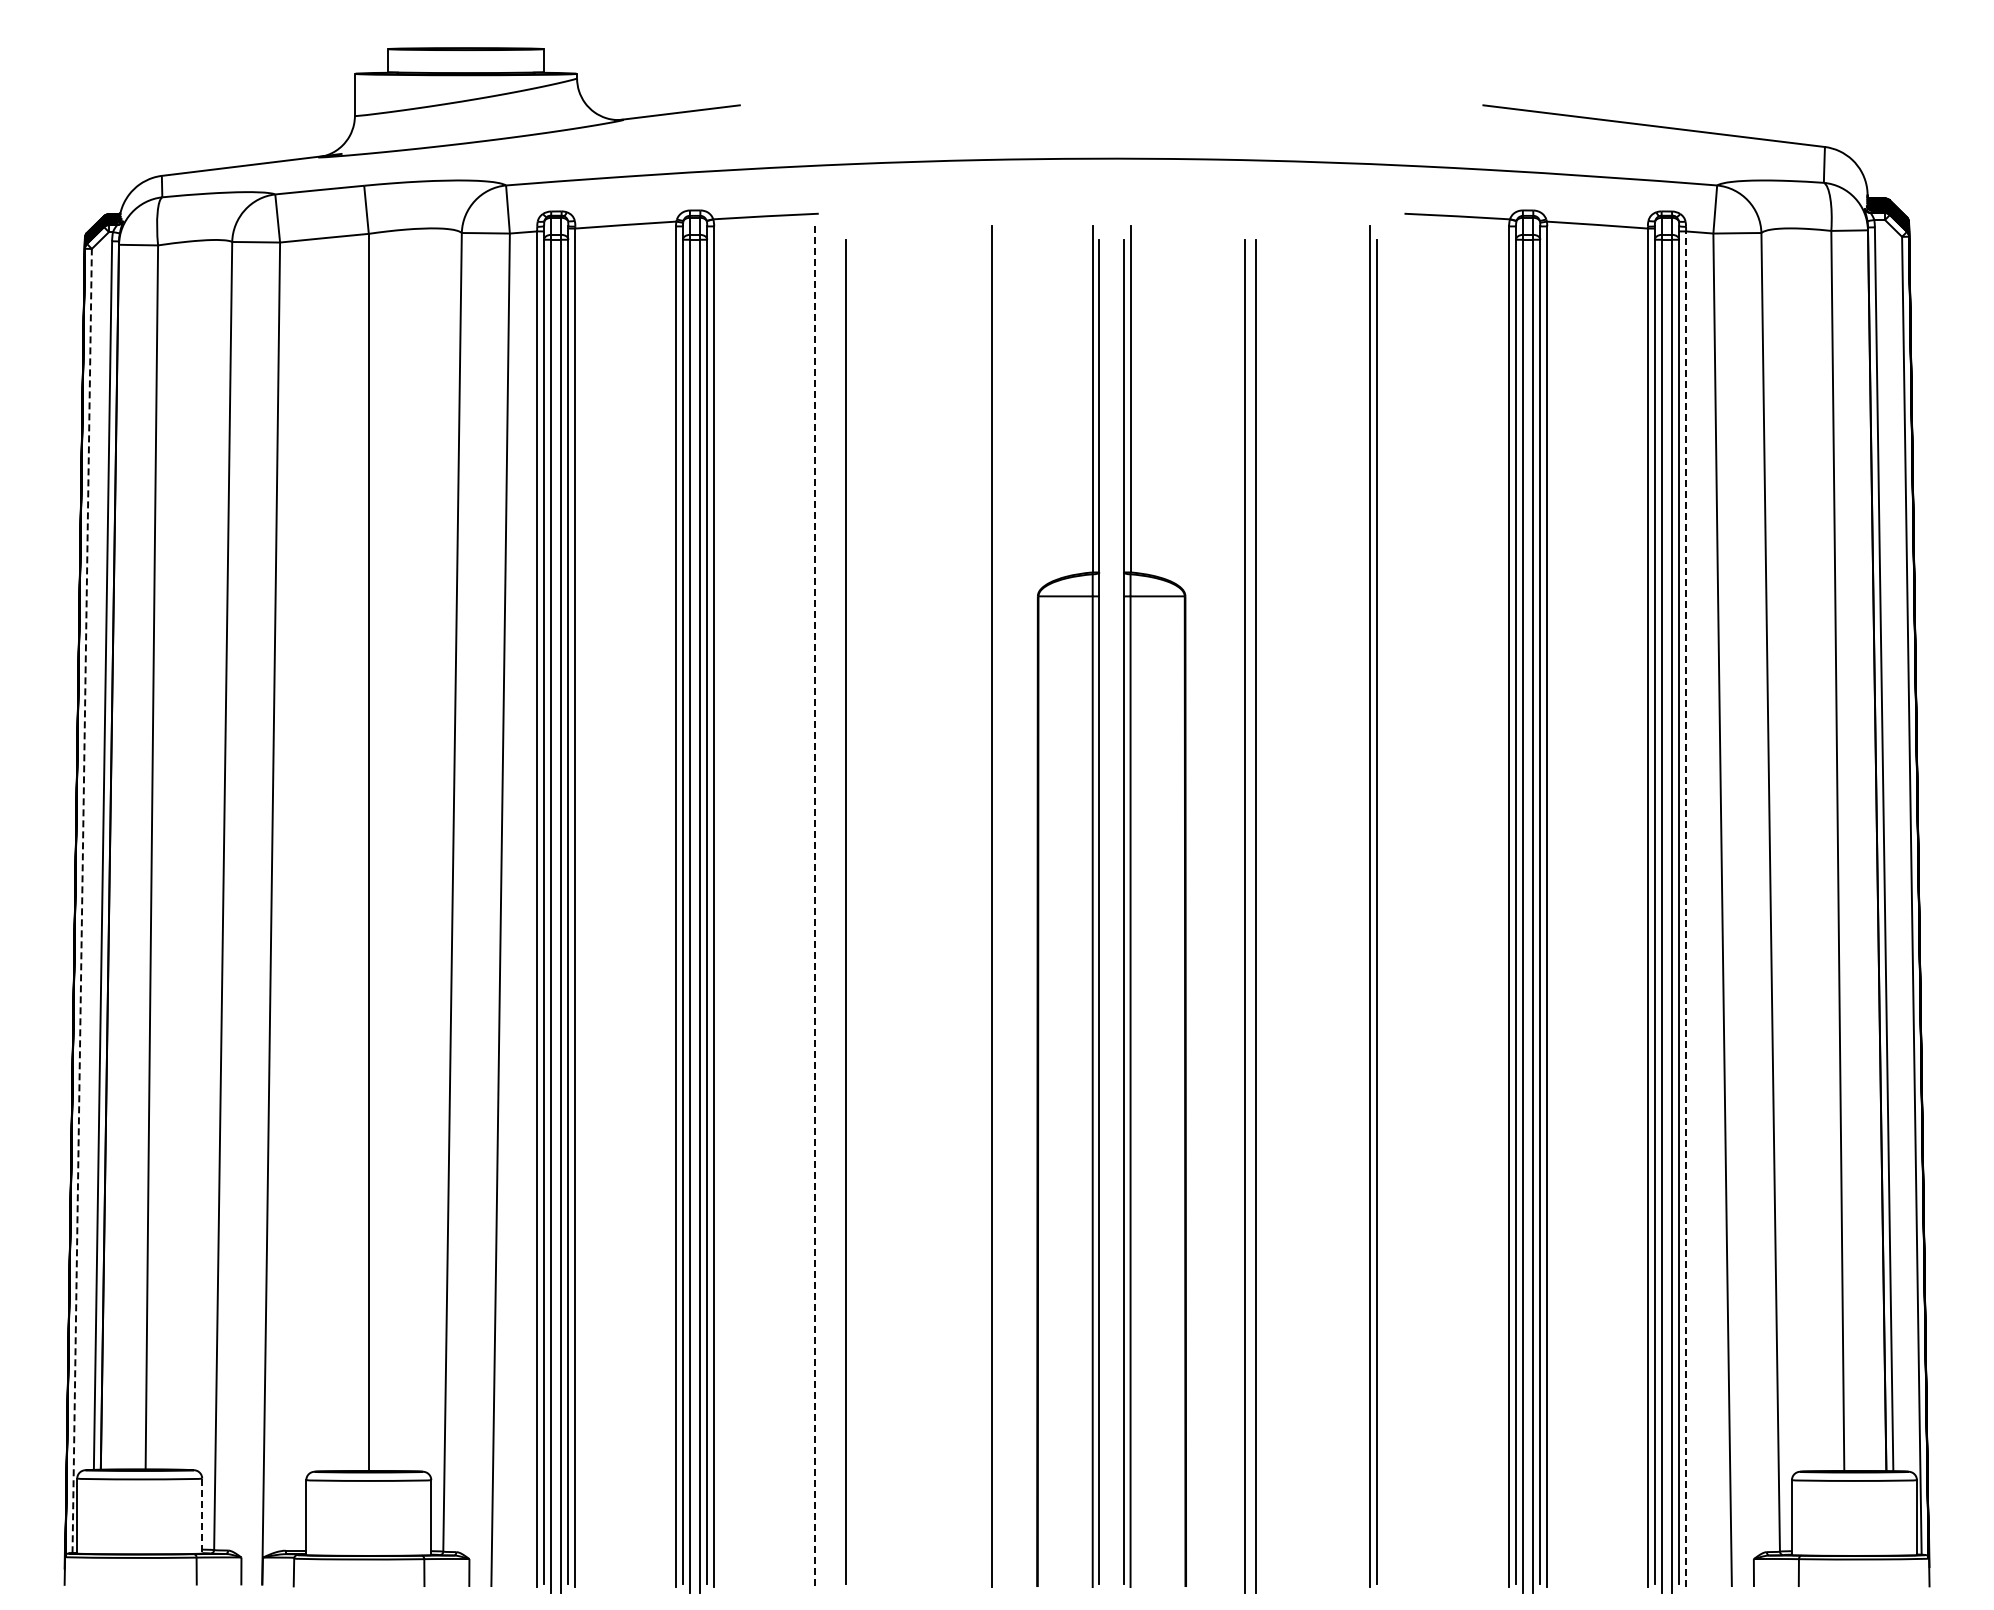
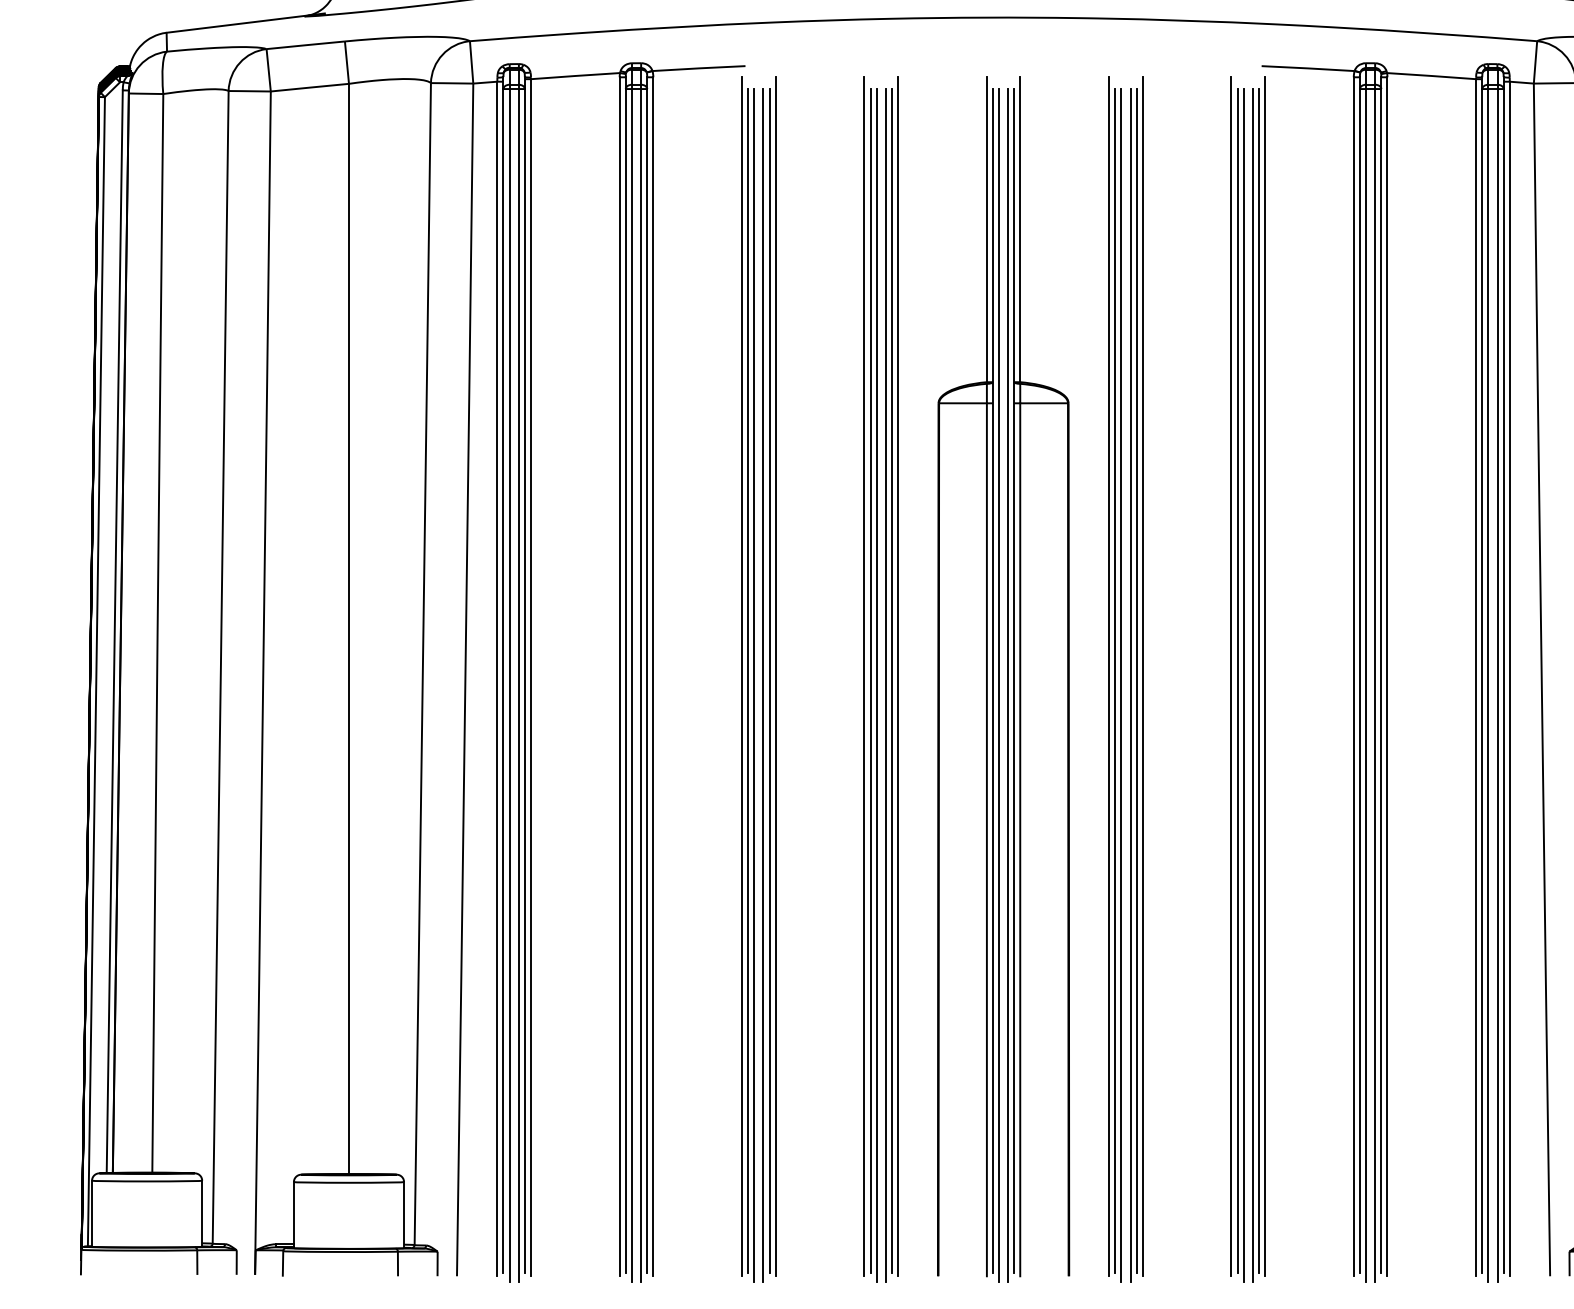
line: (82, 900) -> (96, 671), dashed -> solid
line: (853, 906) -> (776, 676), added
line: (953, 906) -> (864, 676), added
line: (1231, 906) -> (1109, 676), added
line: (1269, 906) -> (1142, 676), added
line: (1408, 906) -> (1265, 676), added
line: (814, 907) -> (741, 677), dashed -> solid
line: (1686, 909) -> (1510, 679), dashed -> solid
line: (821, 911) -> (747, 680), added
line: (960, 911) -> (870, 680), added
line: (984, 911) -> (891, 680), added
line: (1238, 911) -> (1115, 680), added
line: (1262, 911) -> (1136, 680), added
line: (1401, 911) -> (1258, 680), added
line: (828, 916) -> (754, 685), added
line: (839, 916) -> (763, 685), added
line: (967, 916) -> (876, 685), added
line: (978, 916) -> (886, 685), added
line: (1106, 916) -> (999, 685), added
line: (1116, 916) -> (1007, 685), added
line: (1384, 916) -> (1244, 685), added
line: (1394, 916) -> (1252, 685), added
line: (202, 1516) -> (202, 1214), dashed -> solid

